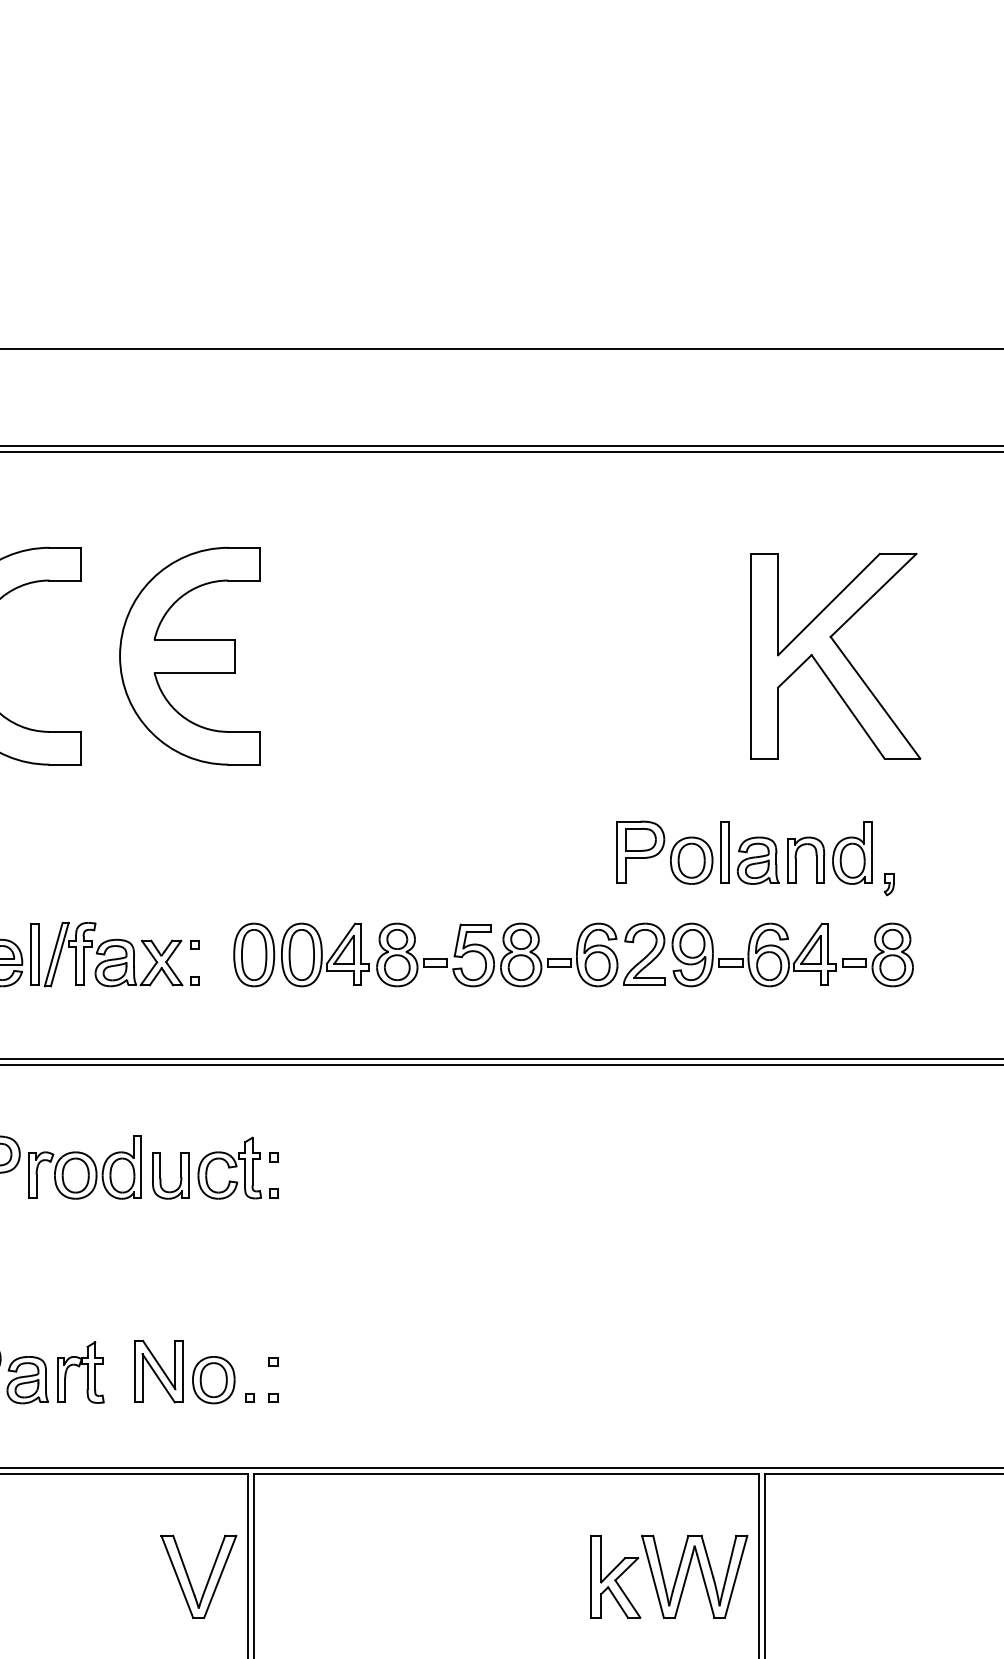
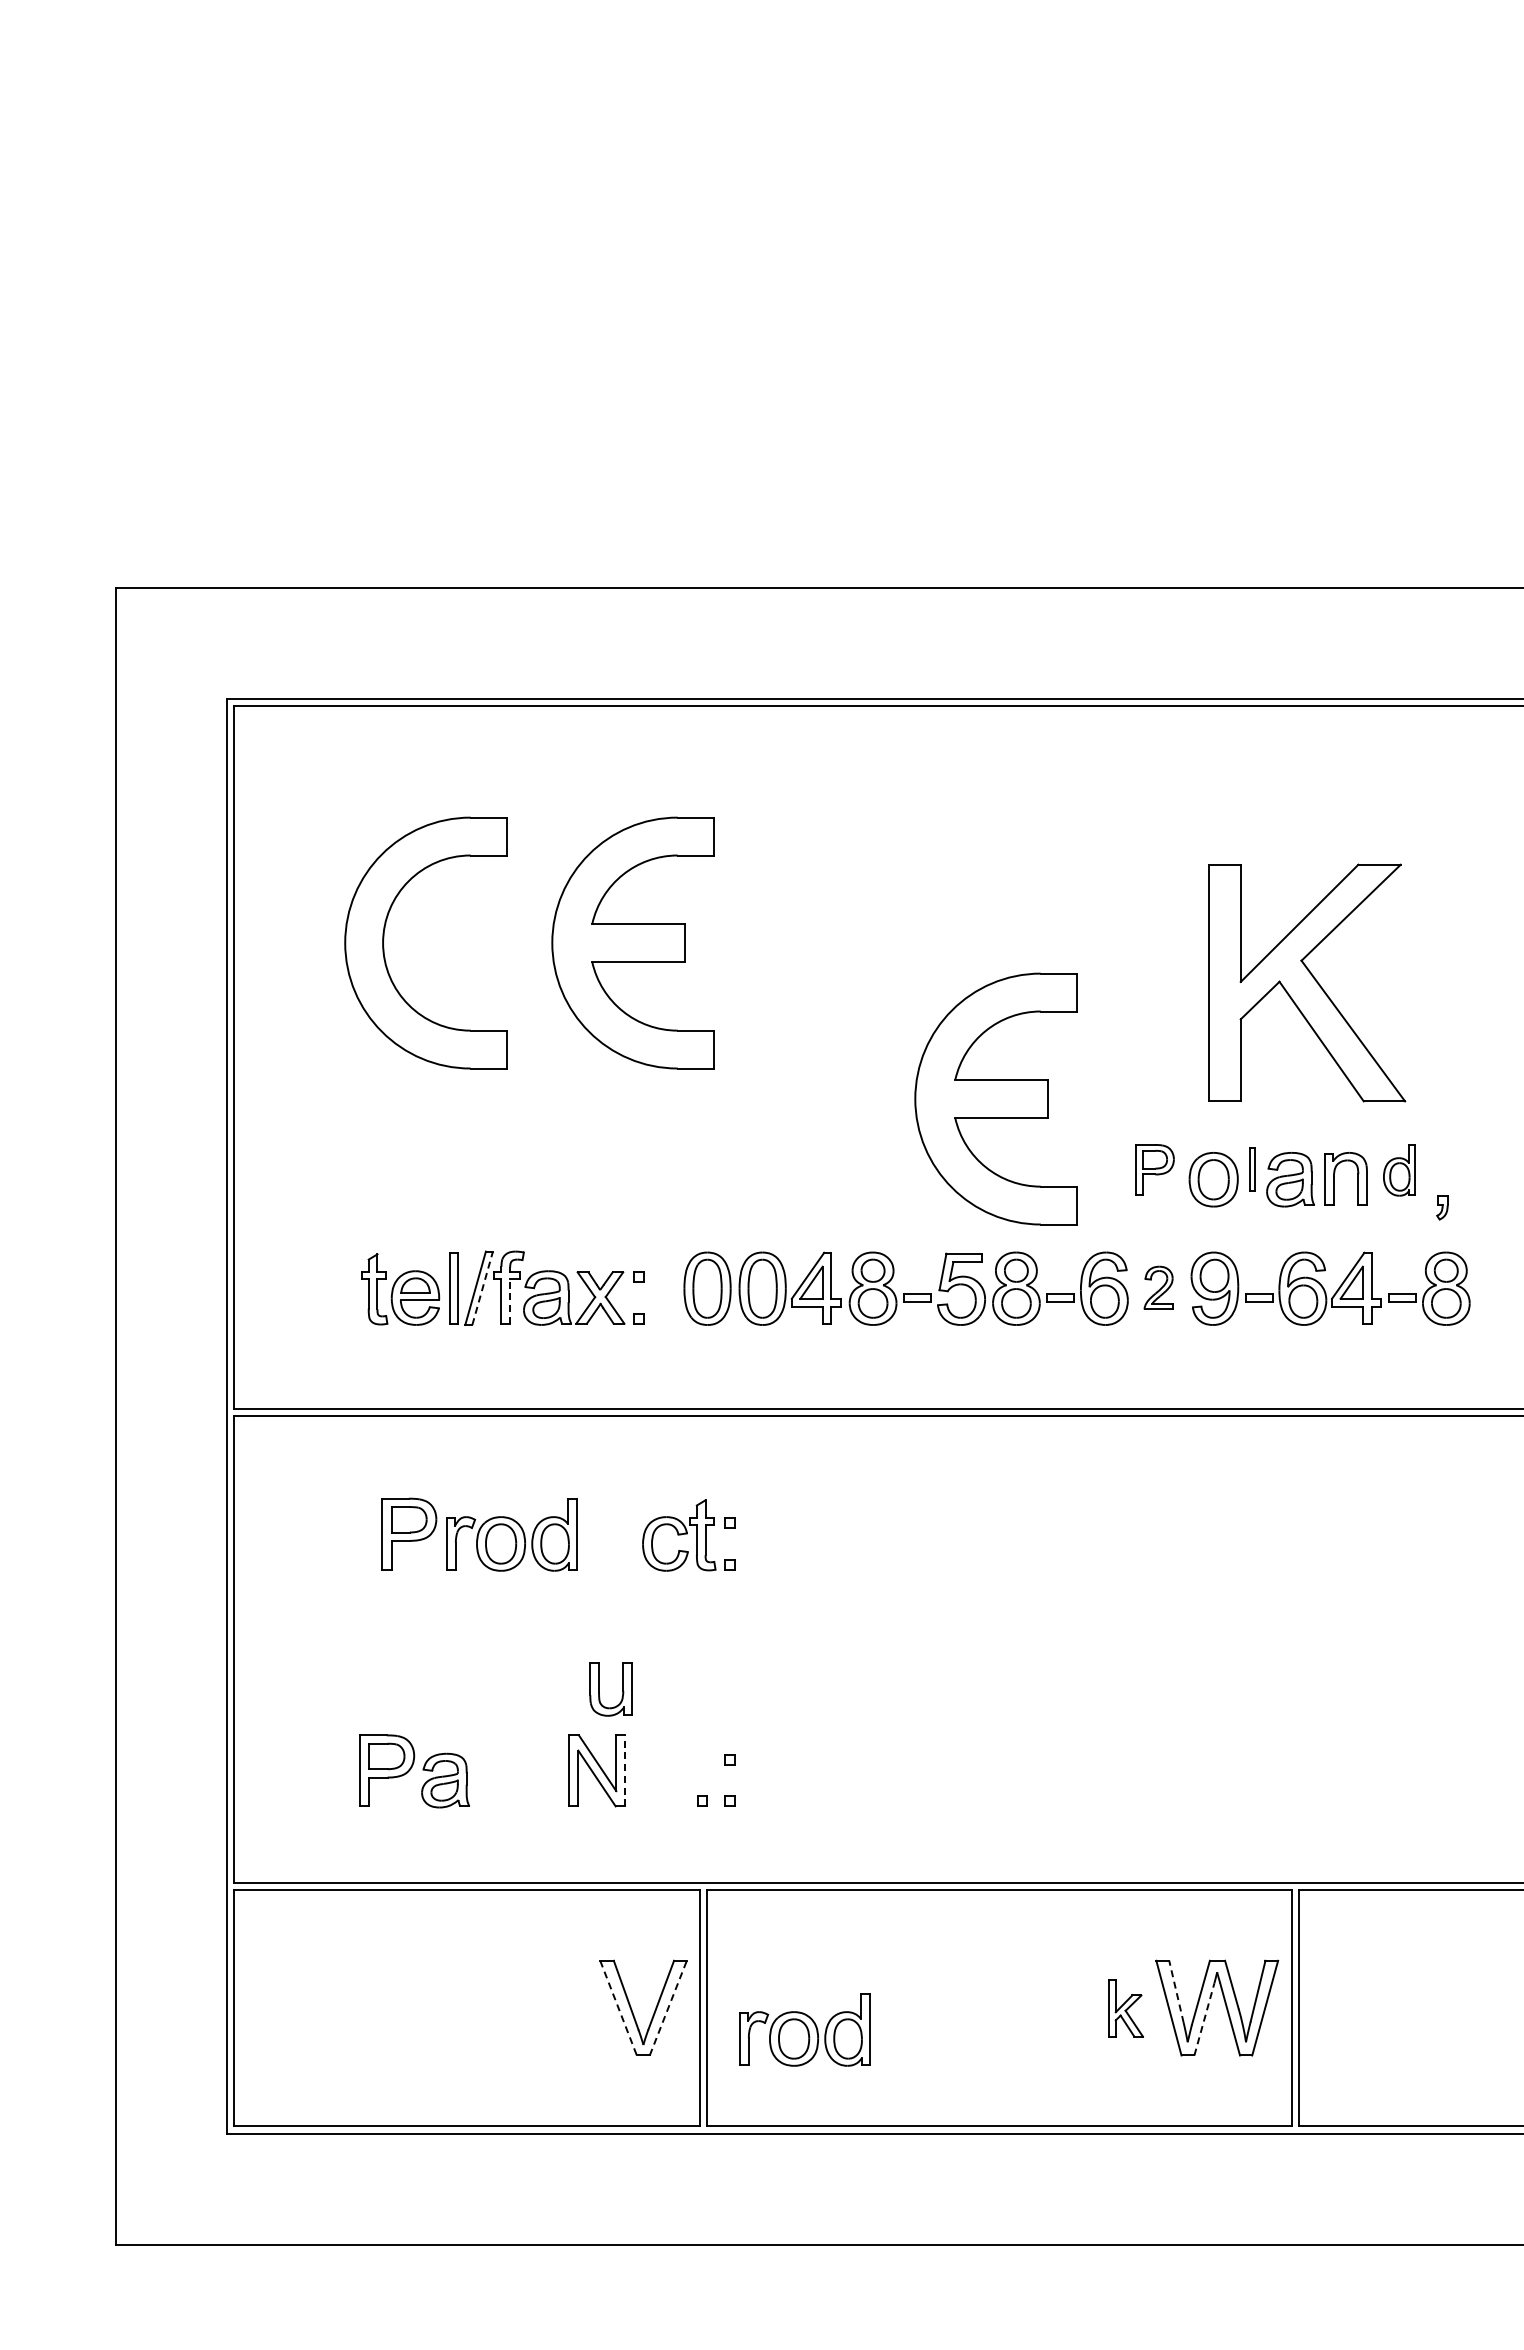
part: (835, 655) -> (1307, 982), moved
part: (503, 790) -> (995, 1098), added
part: (640, 851) -> (1154, 1169), size x0.7
part: (725, 851) -> (1252, 1169), size x0.6
part: (852, 852) -> (1399, 1170), size x0.7
line: (59, 953) -> (482, 1287), solid -> dashed
part: (643, 953) -> (1158, 1287), size x0.6
line: (83, 965) -> (510, 1300), solid -> dashed
part: (160, 1176) -> (599, 1689), moved
part: (79, 1367) -> (505, 1765), removed
line: (183, 1371) -> (625, 1770), solid -> dashed
part: (213, 1380) -> (660, 1780), removed
line: (659, 1562) -> (1176, 1991), solid -> dashed
line: (177, 1577) -> (618, 2008), solid -> dashed
line: (220, 1577) -> (668, 2008), solid -> dashed
part: (615, 1577) -> (1125, 2008), size x0.6
line: (683, 1585) -> (1204, 2018), solid -> dashed
part: (338, 1595) -> (804, 2029), added

